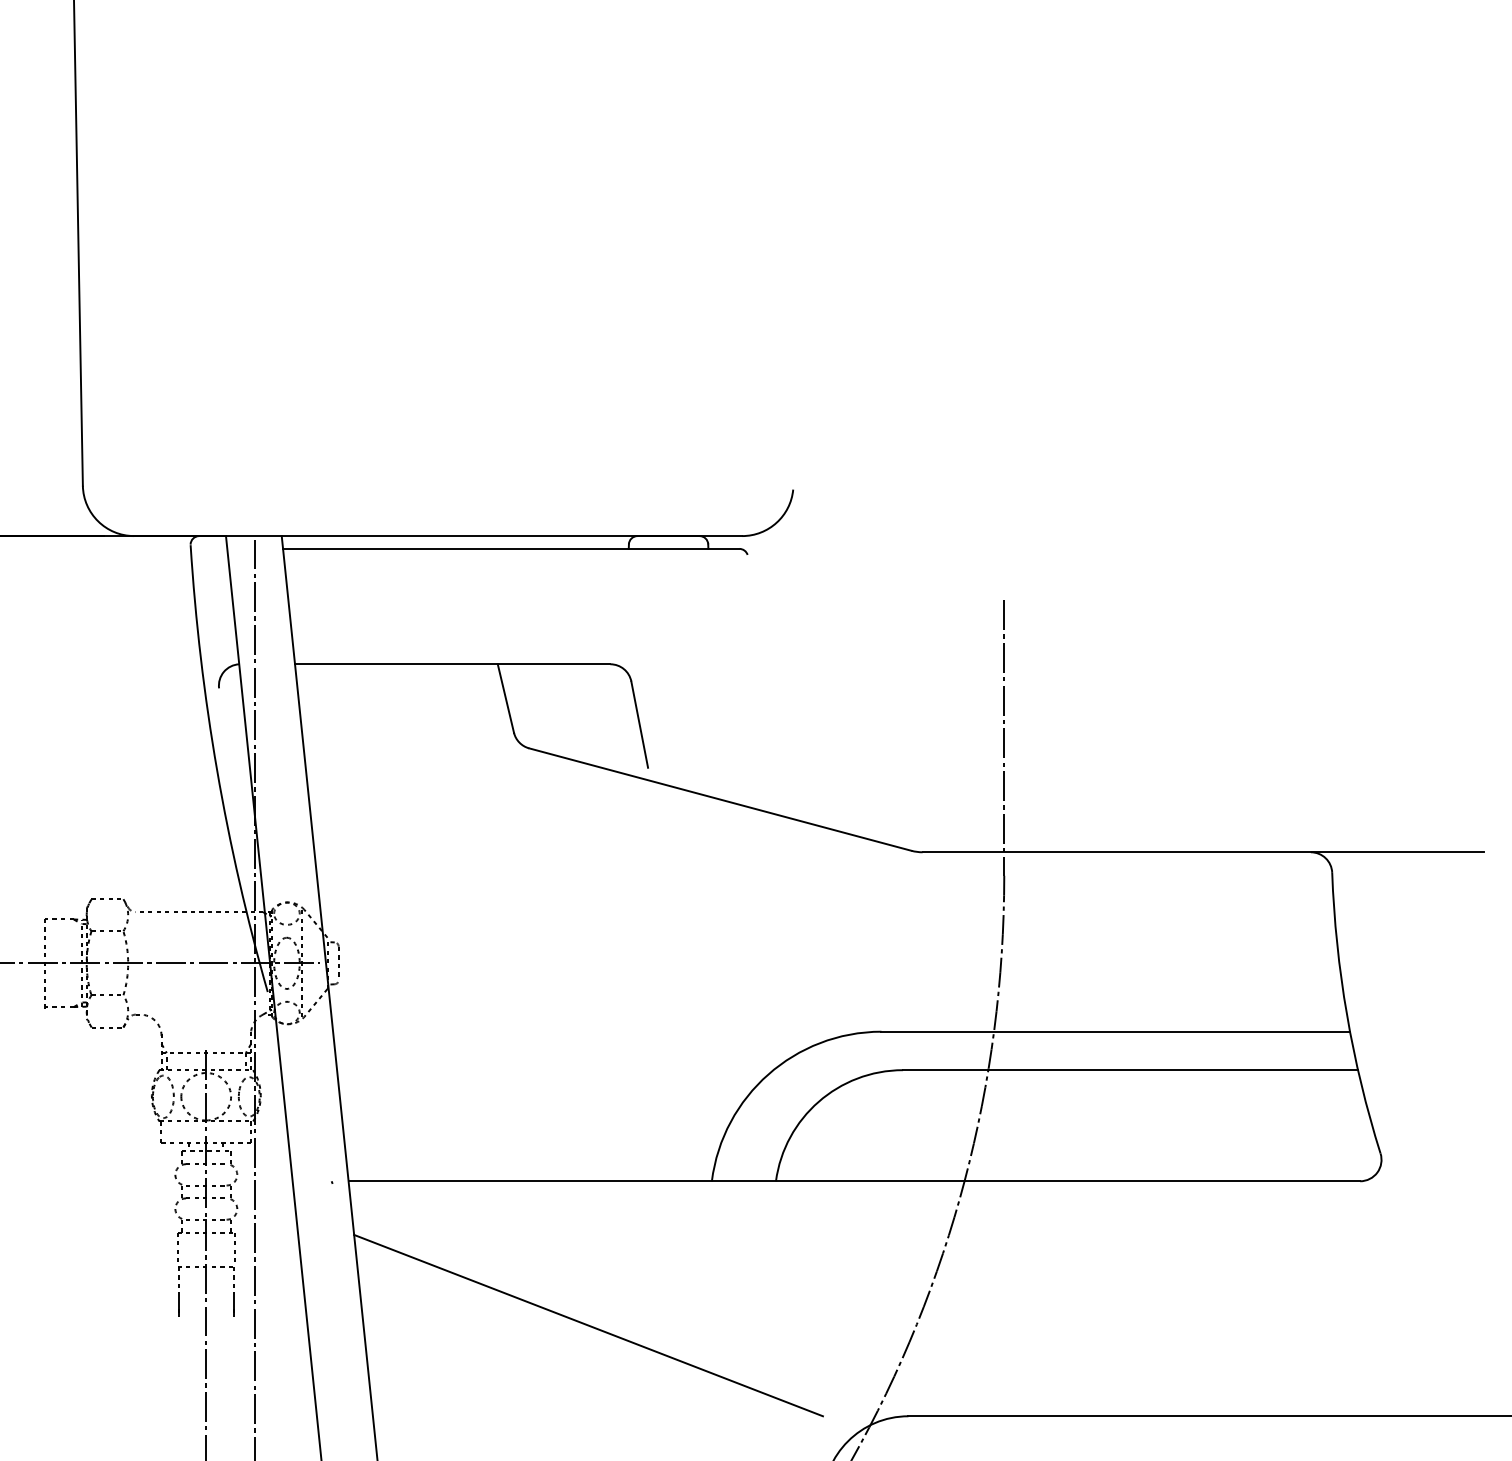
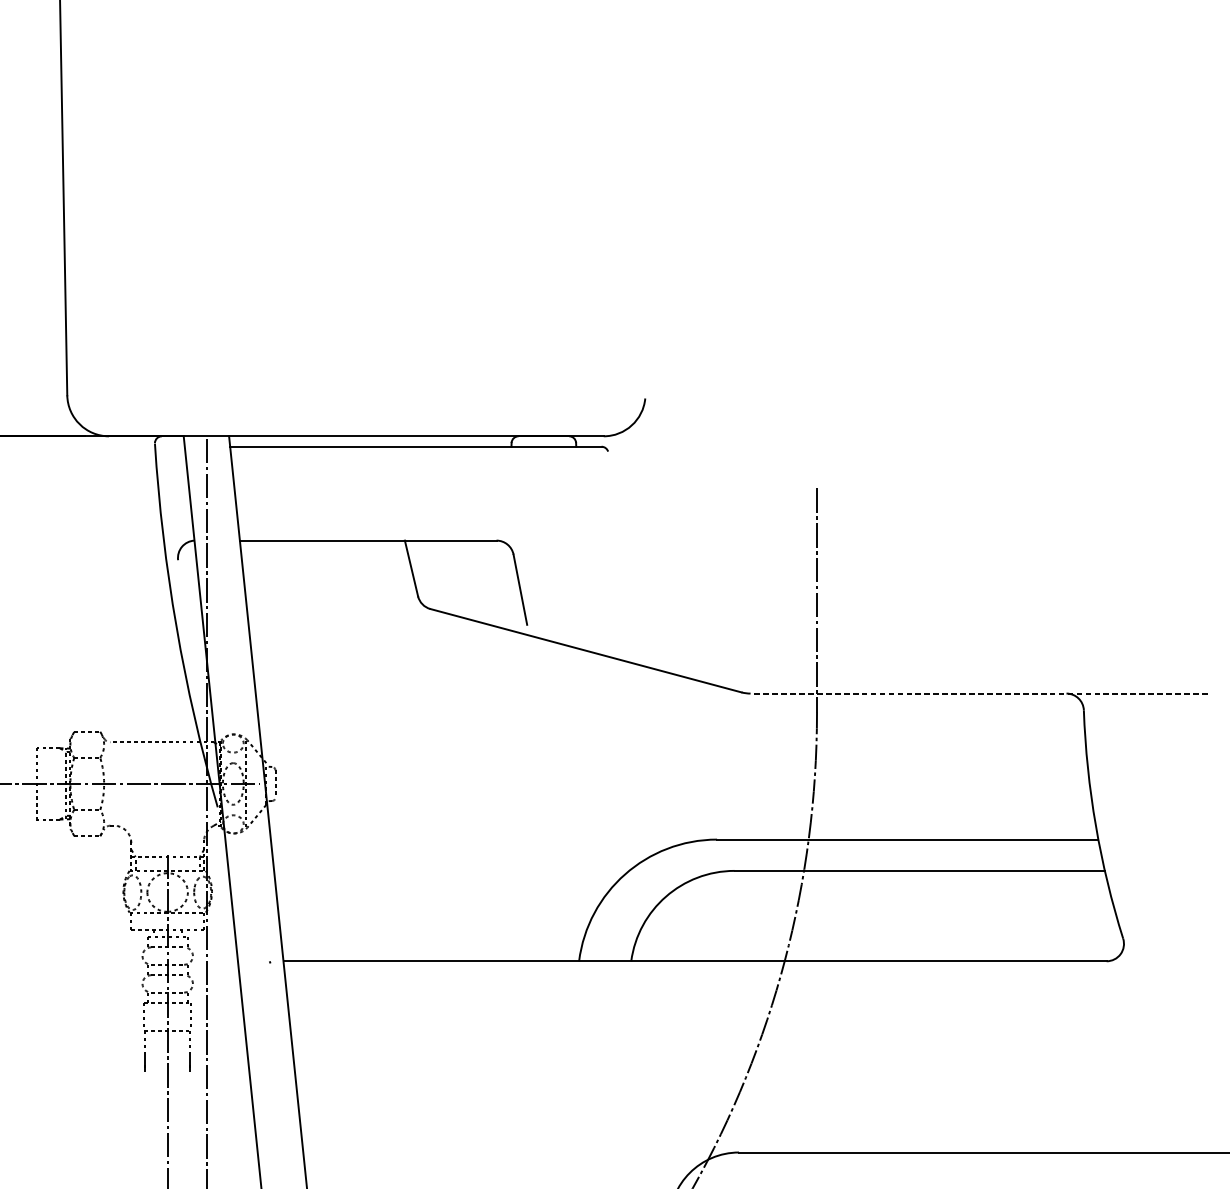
line: (1203, 852) -> (979, 693), solid -> dashed
line: (588, 1325) -> (478, 1078), removed

